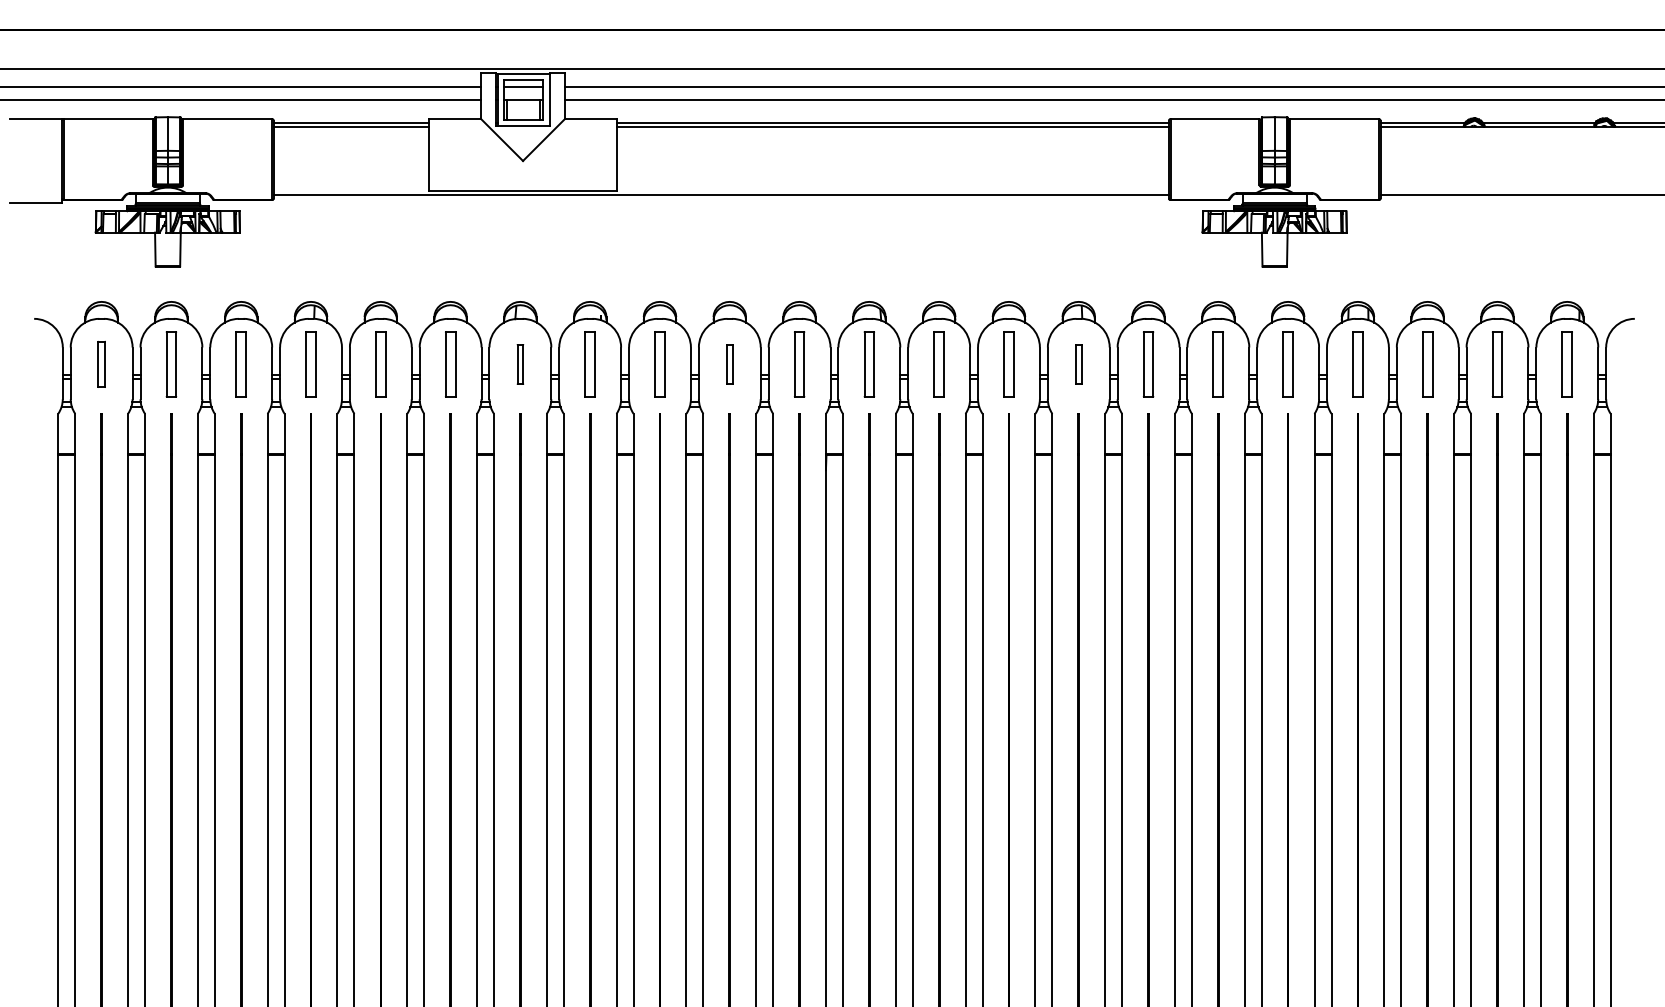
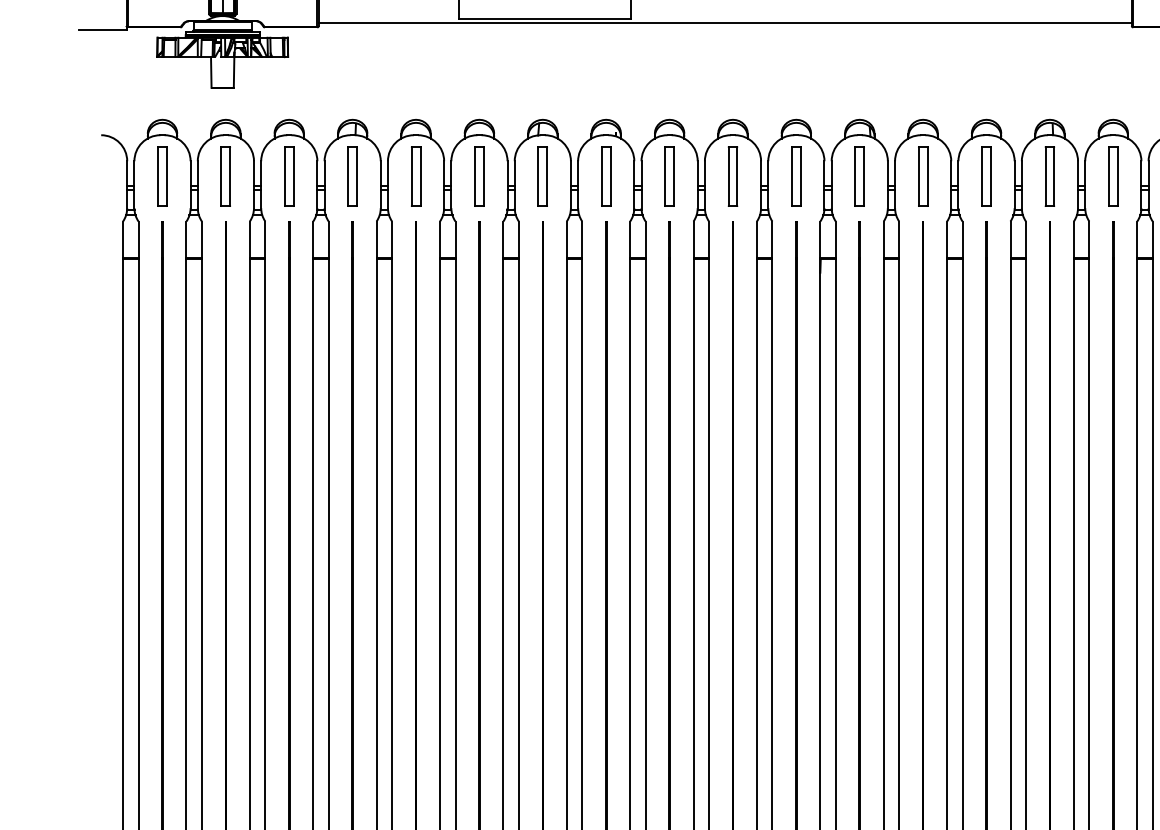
part: (101, 364) -> (162, 176), size x1.43
part: (520, 364) -> (542, 176), size x1.67
part: (729, 364) -> (732, 176), size x1.67
part: (1078, 364) -> (1049, 176), size x1.67

